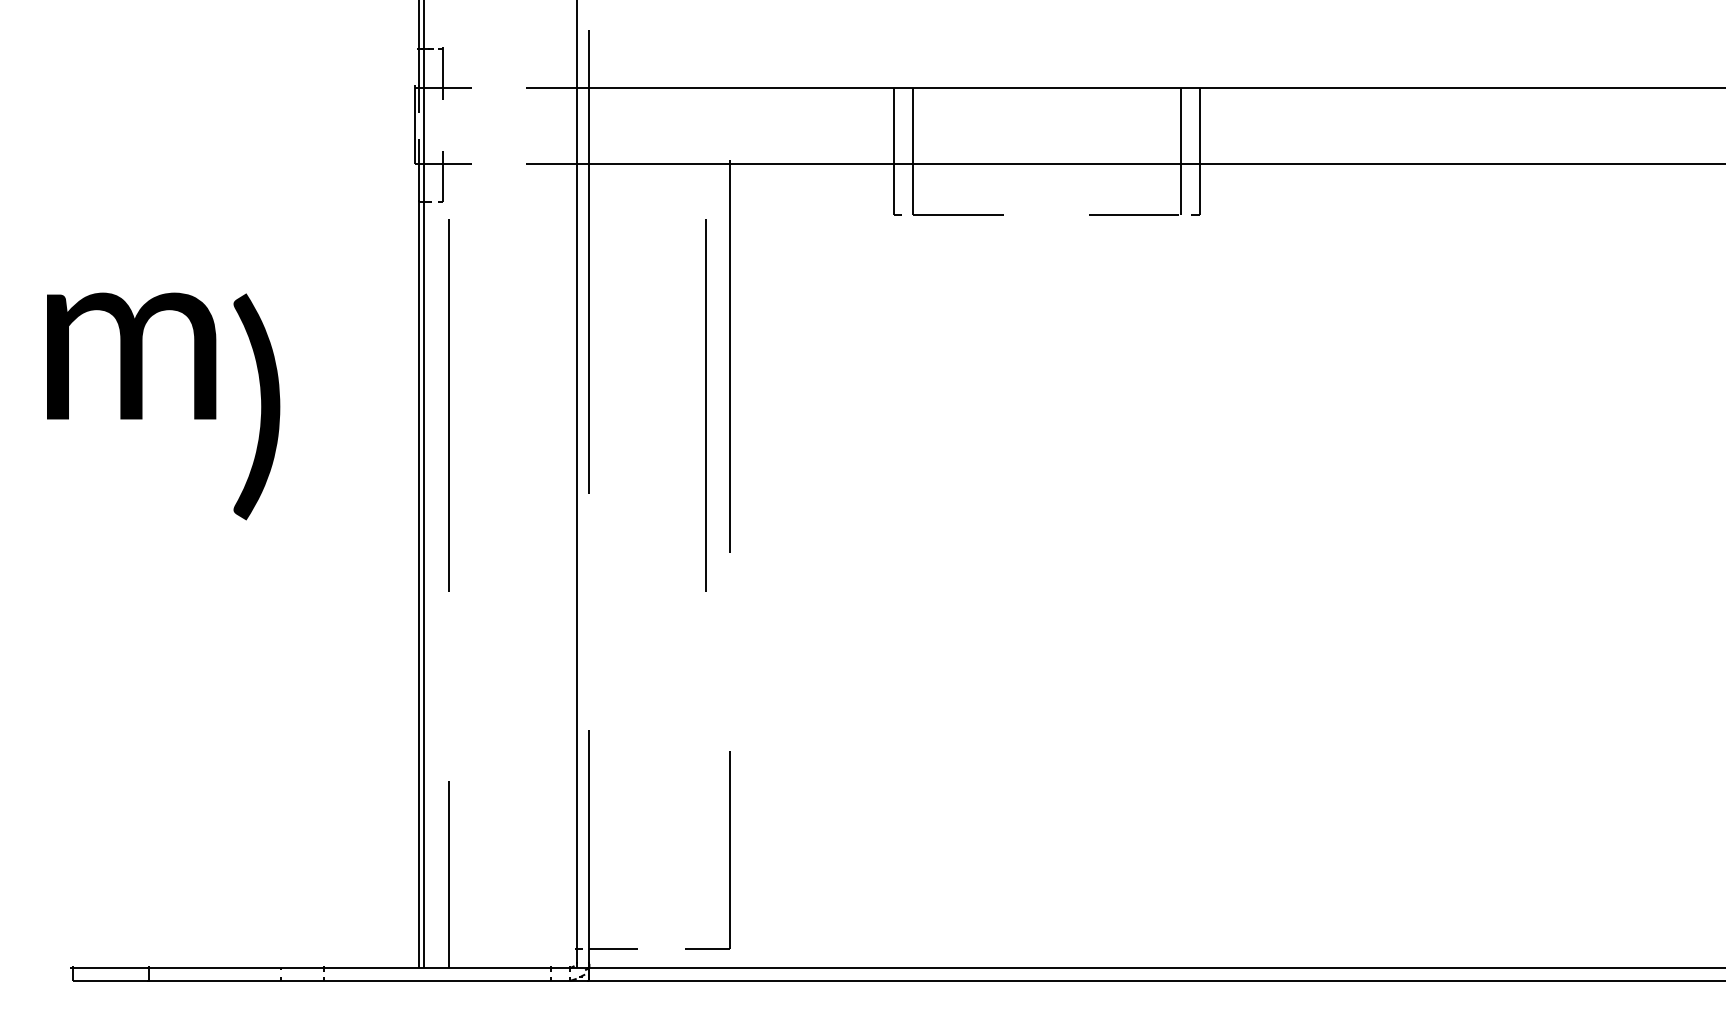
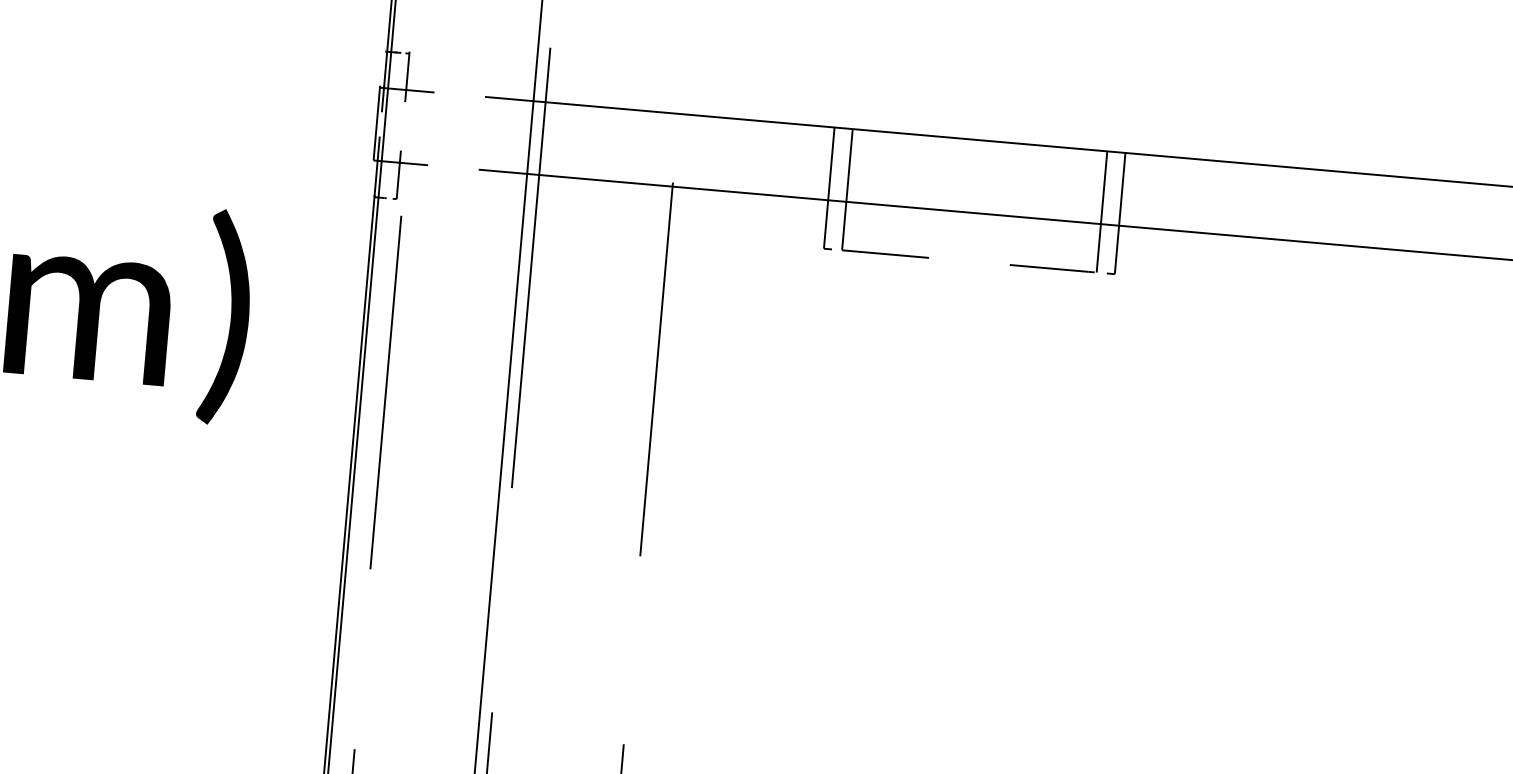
line: (705, 405) -> (629, 413), removed
text: (256, 406) -> (226, 317), moved

